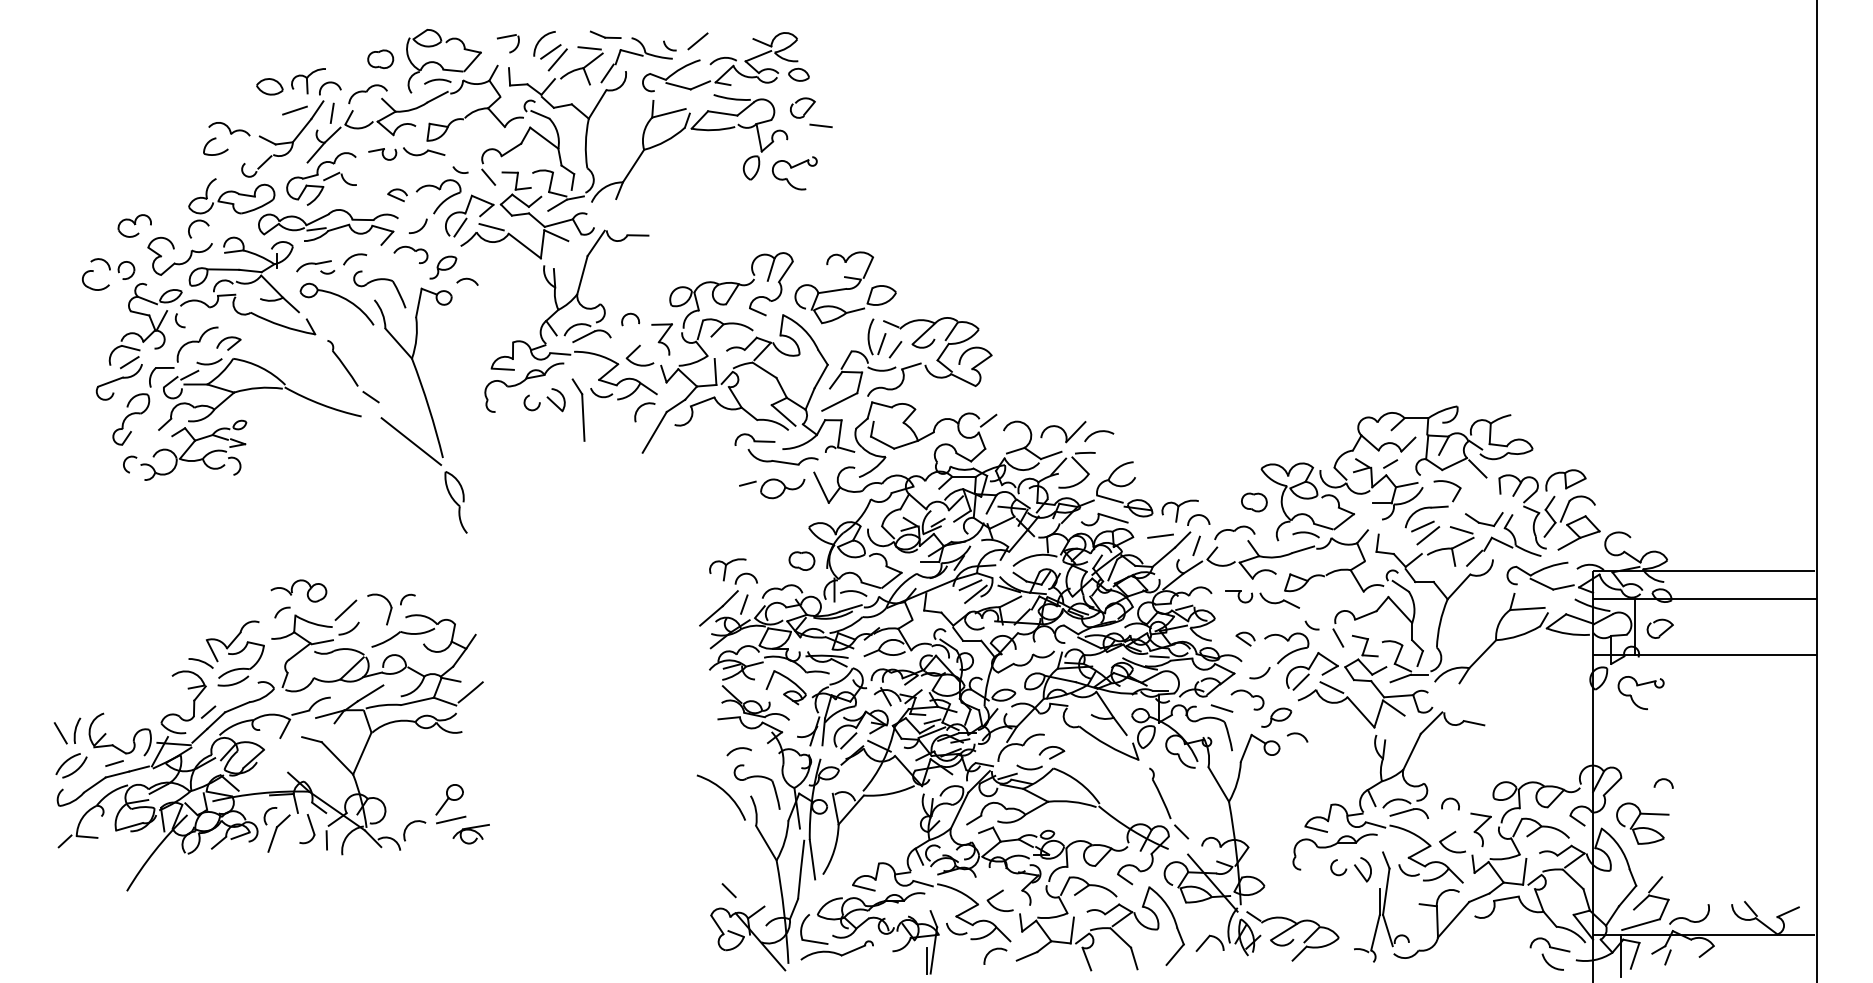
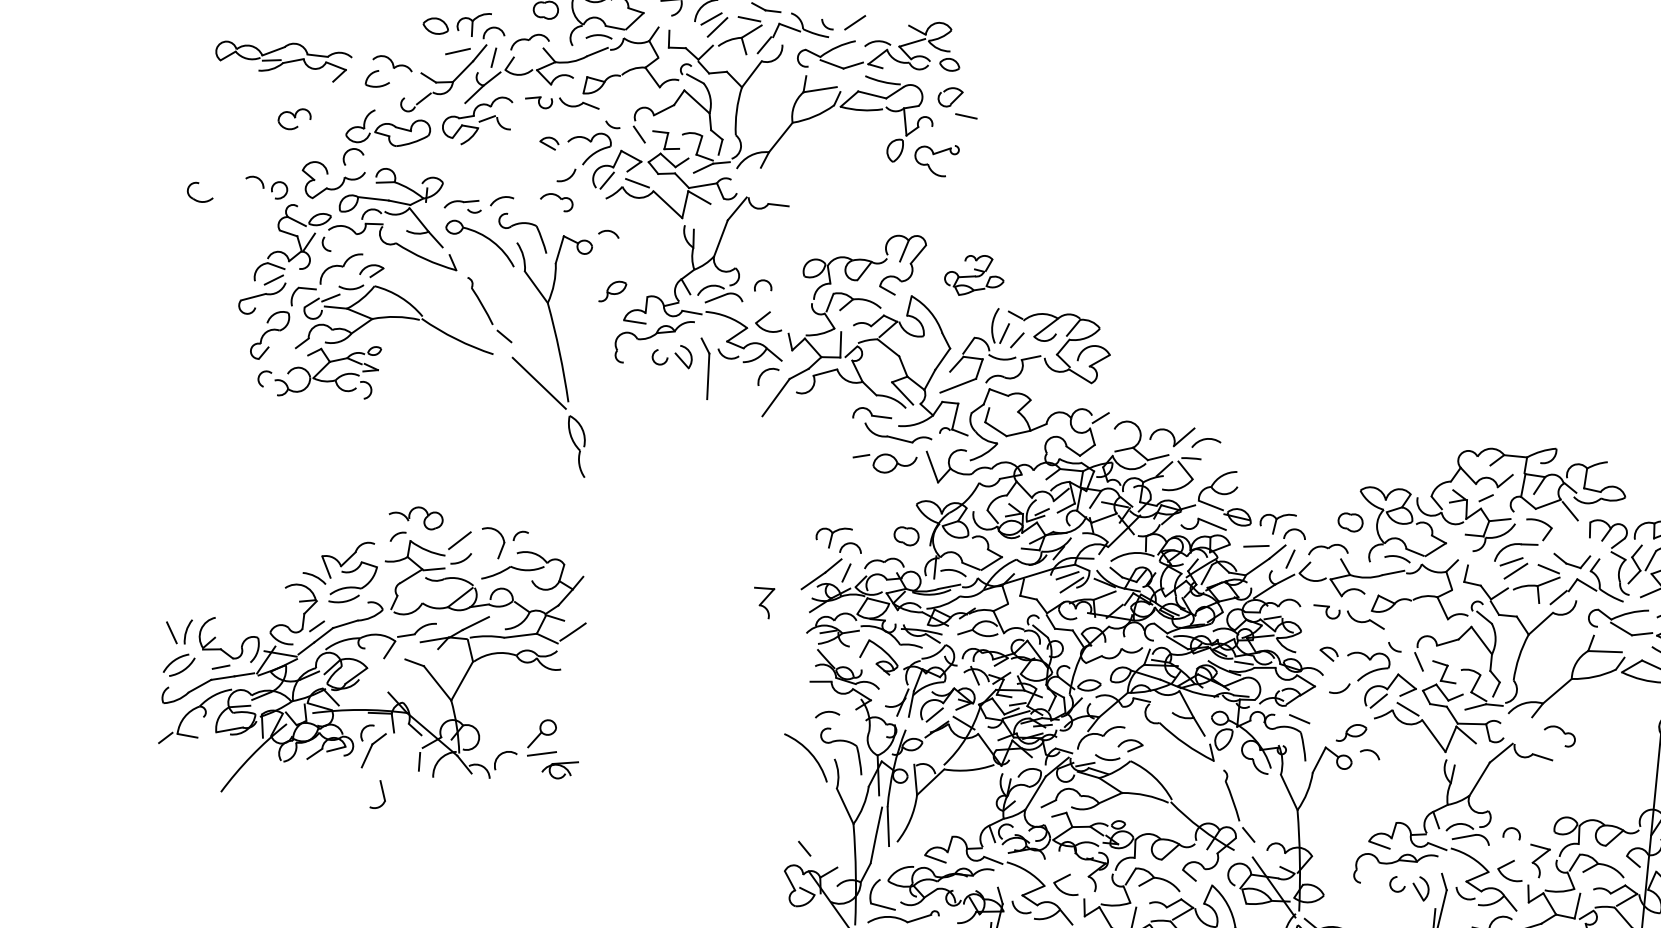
part: (134, 225) -> (294, 118), moved
part: (328, 227) -> (283, 59), moved
part: (443, 267) -> (613, 291), moved
part: (91, 287) -> (195, 198), moved
part: (845, 287) -> (974, 275), size x0.6
part: (661, 339) -> (762, 602), moved
part: (1247, 699) -> (1559, 735), moved
part: (307, 829) -> (378, 795), moved

